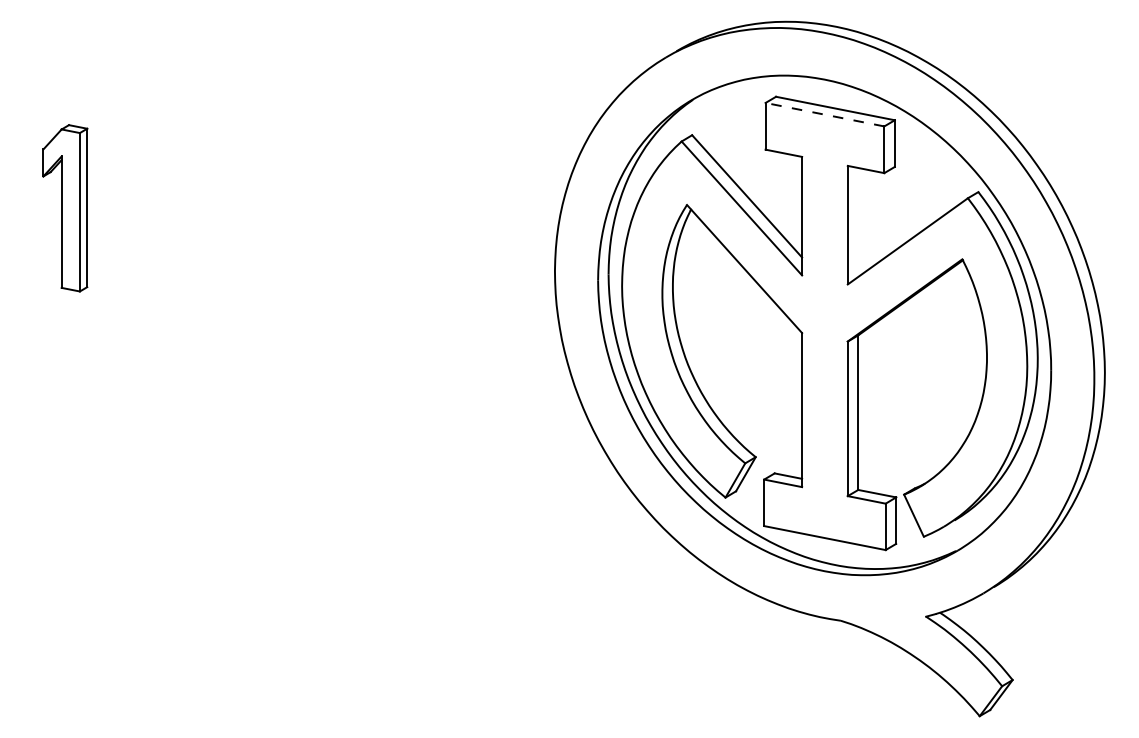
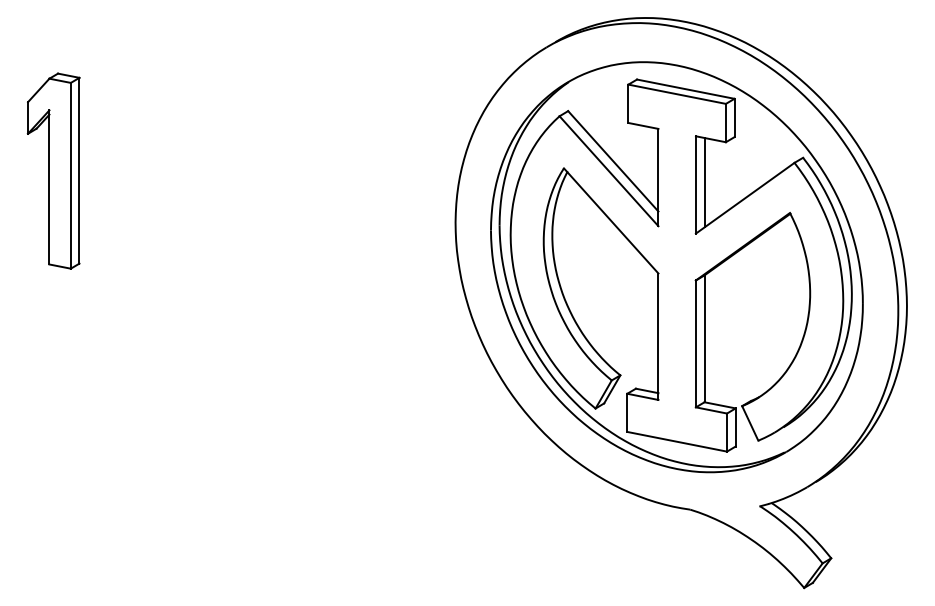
line: (825, 114) -> (677, 94), dashed -> solid
part: (65, 207) -> (53, 170), size x1.43
line: (858, 222) -> (704, 182), added

